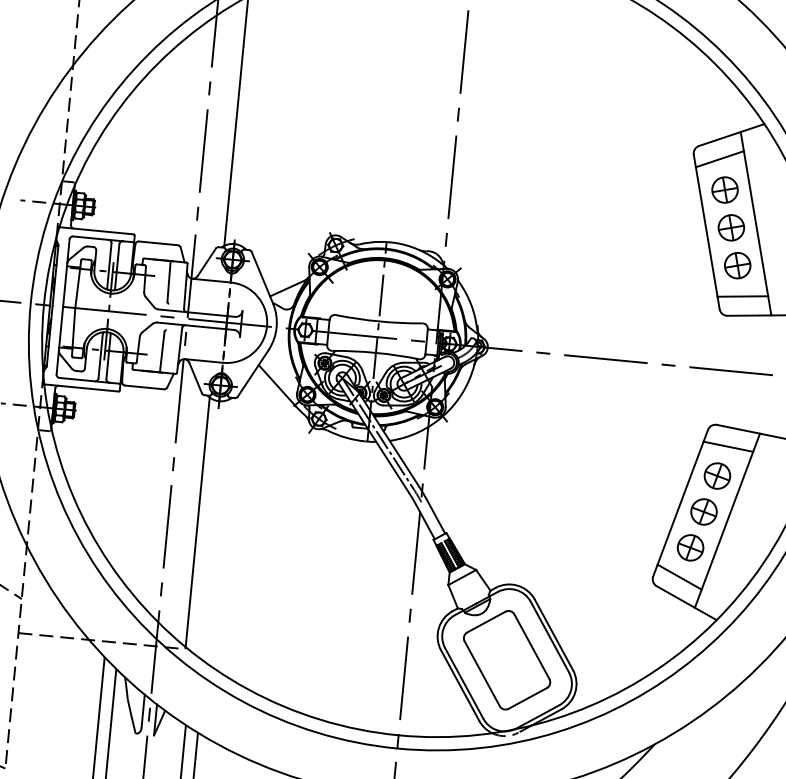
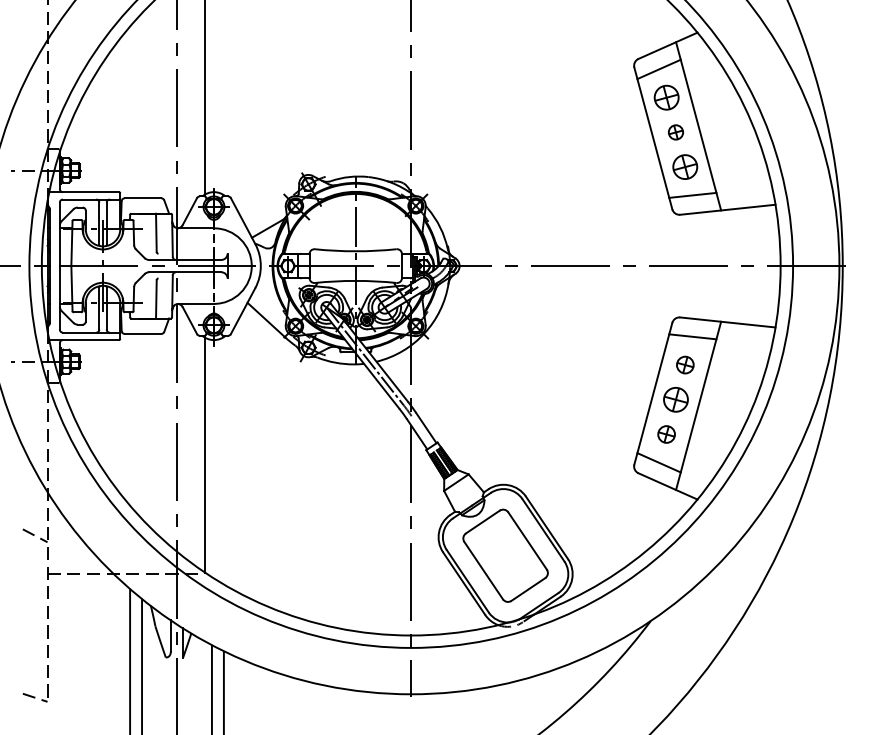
part: (730, 227) -> (675, 132), size x0.6
part: (717, 475) -> (685, 364), size x0.7
part: (690, 547) -> (666, 434), size x0.7

